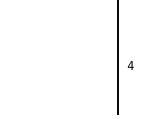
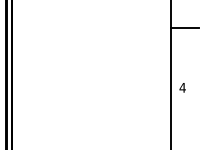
text: (130, 65) -> (182, 87), moved

